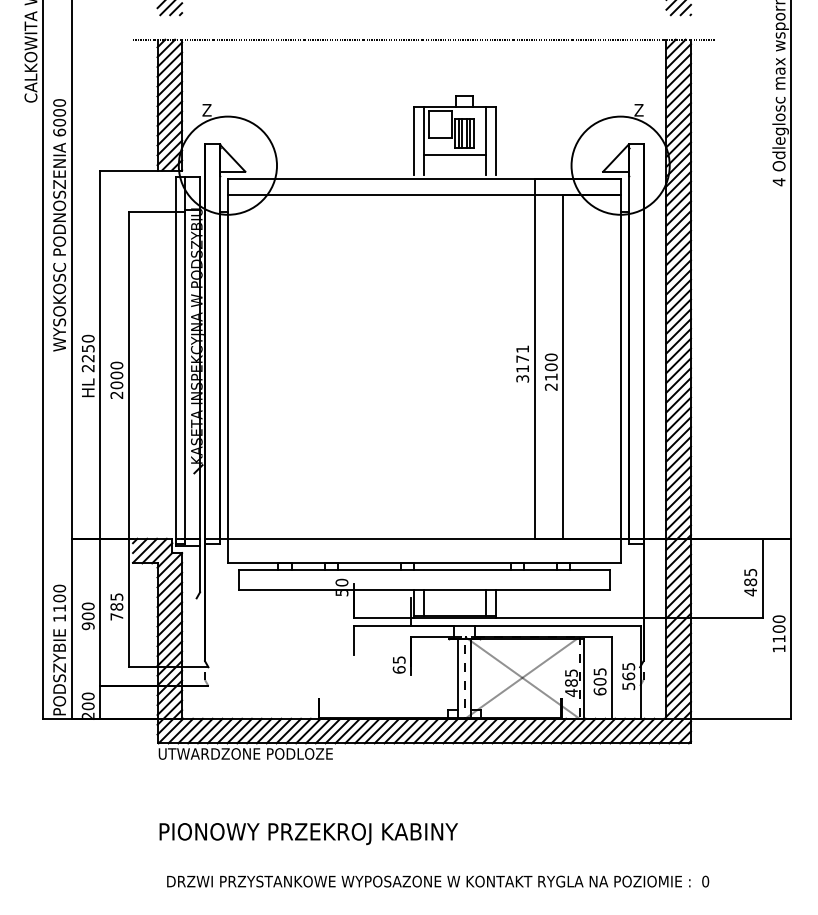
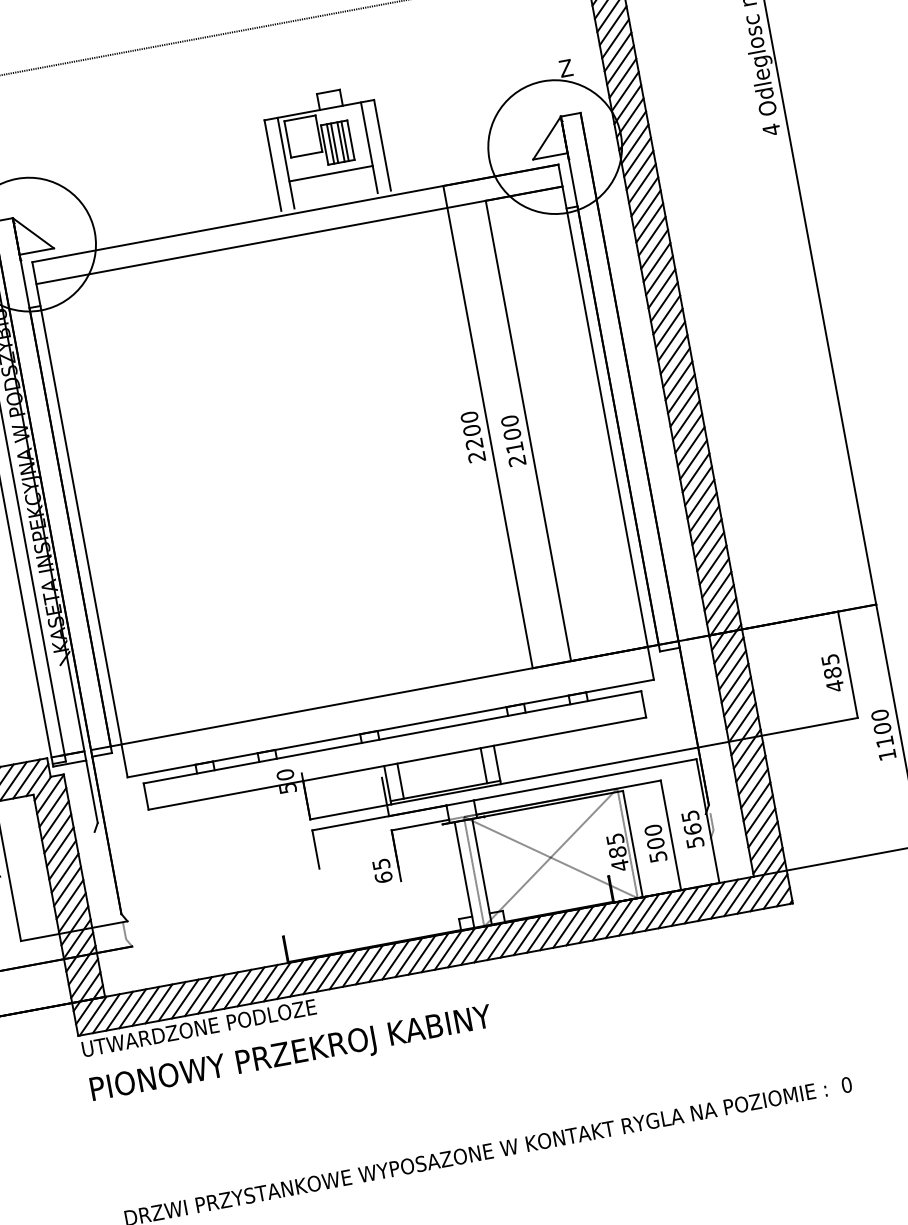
text: (522, 363) -> (472, 436), 3171 -> 2200
text: (599, 681) -> (654, 843), 605 -> 500
text: (308, 834) -> (291, 1056), moved

